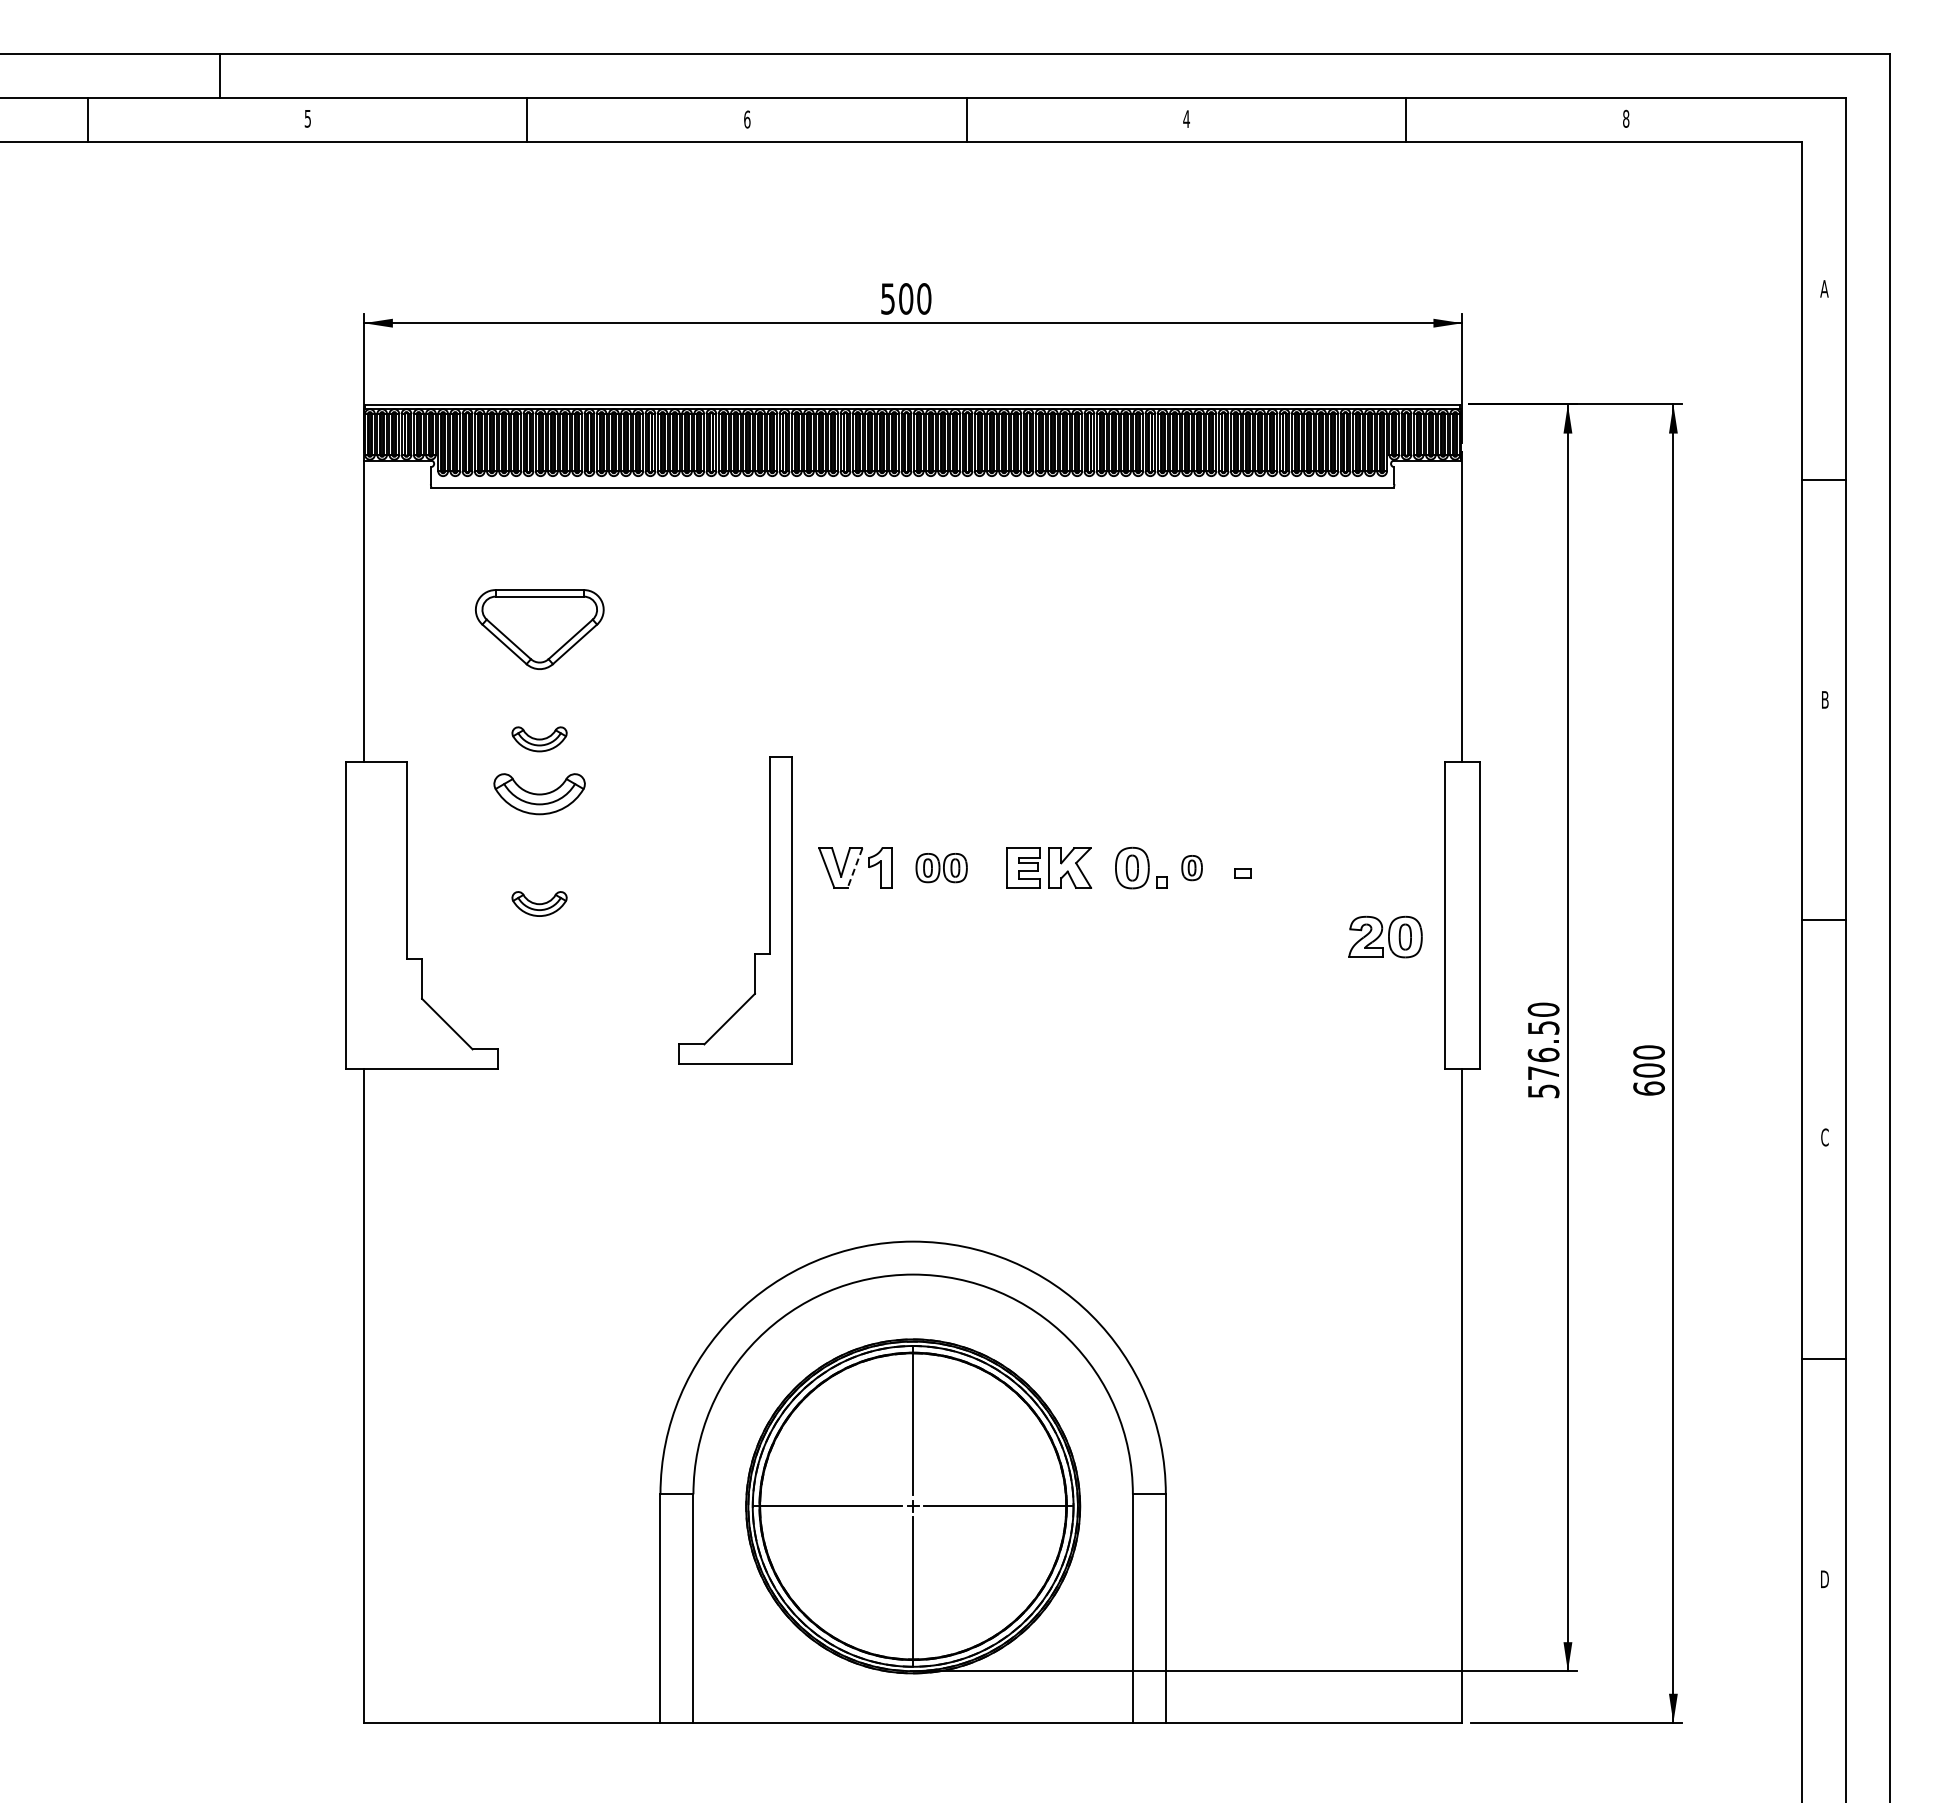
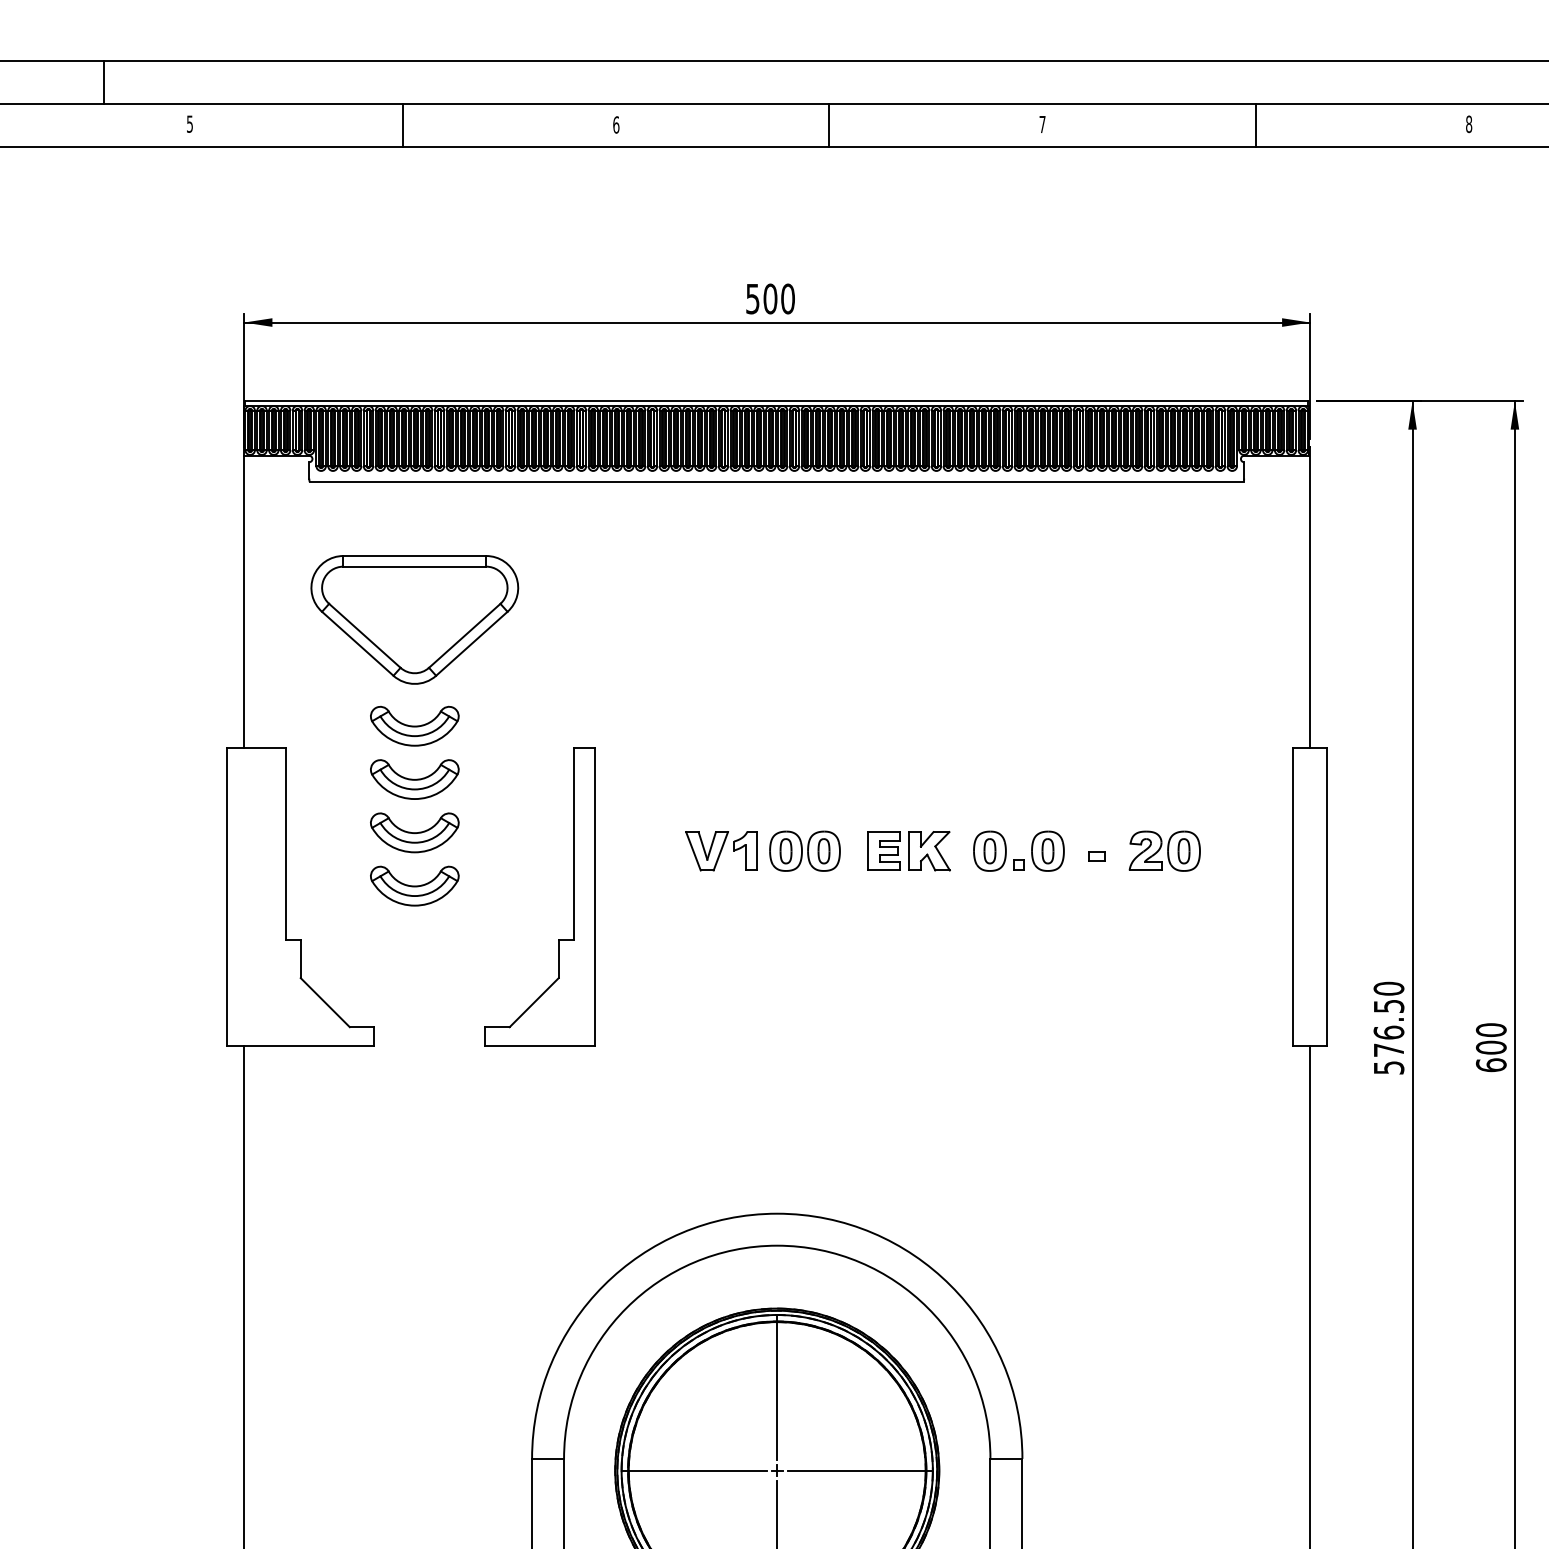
text: (1186, 118) -> (1042, 123), 4 -> 7
part: (539, 629) -> (414, 619), size x1.67
part: (539, 739) -> (414, 726), size x1.67
part: (539, 849) -> (414, 833), added
part: (941, 867) -> (804, 850), size x1.43
part: (1191, 867) -> (1047, 850), size x1.67
line: (854, 868) -> (720, 851), dashed -> solid
part: (539, 903) -> (414, 885), size x1.67
part: (769, 910) -> (572, 897), moved
part: (1385, 936) -> (1164, 850), moved

